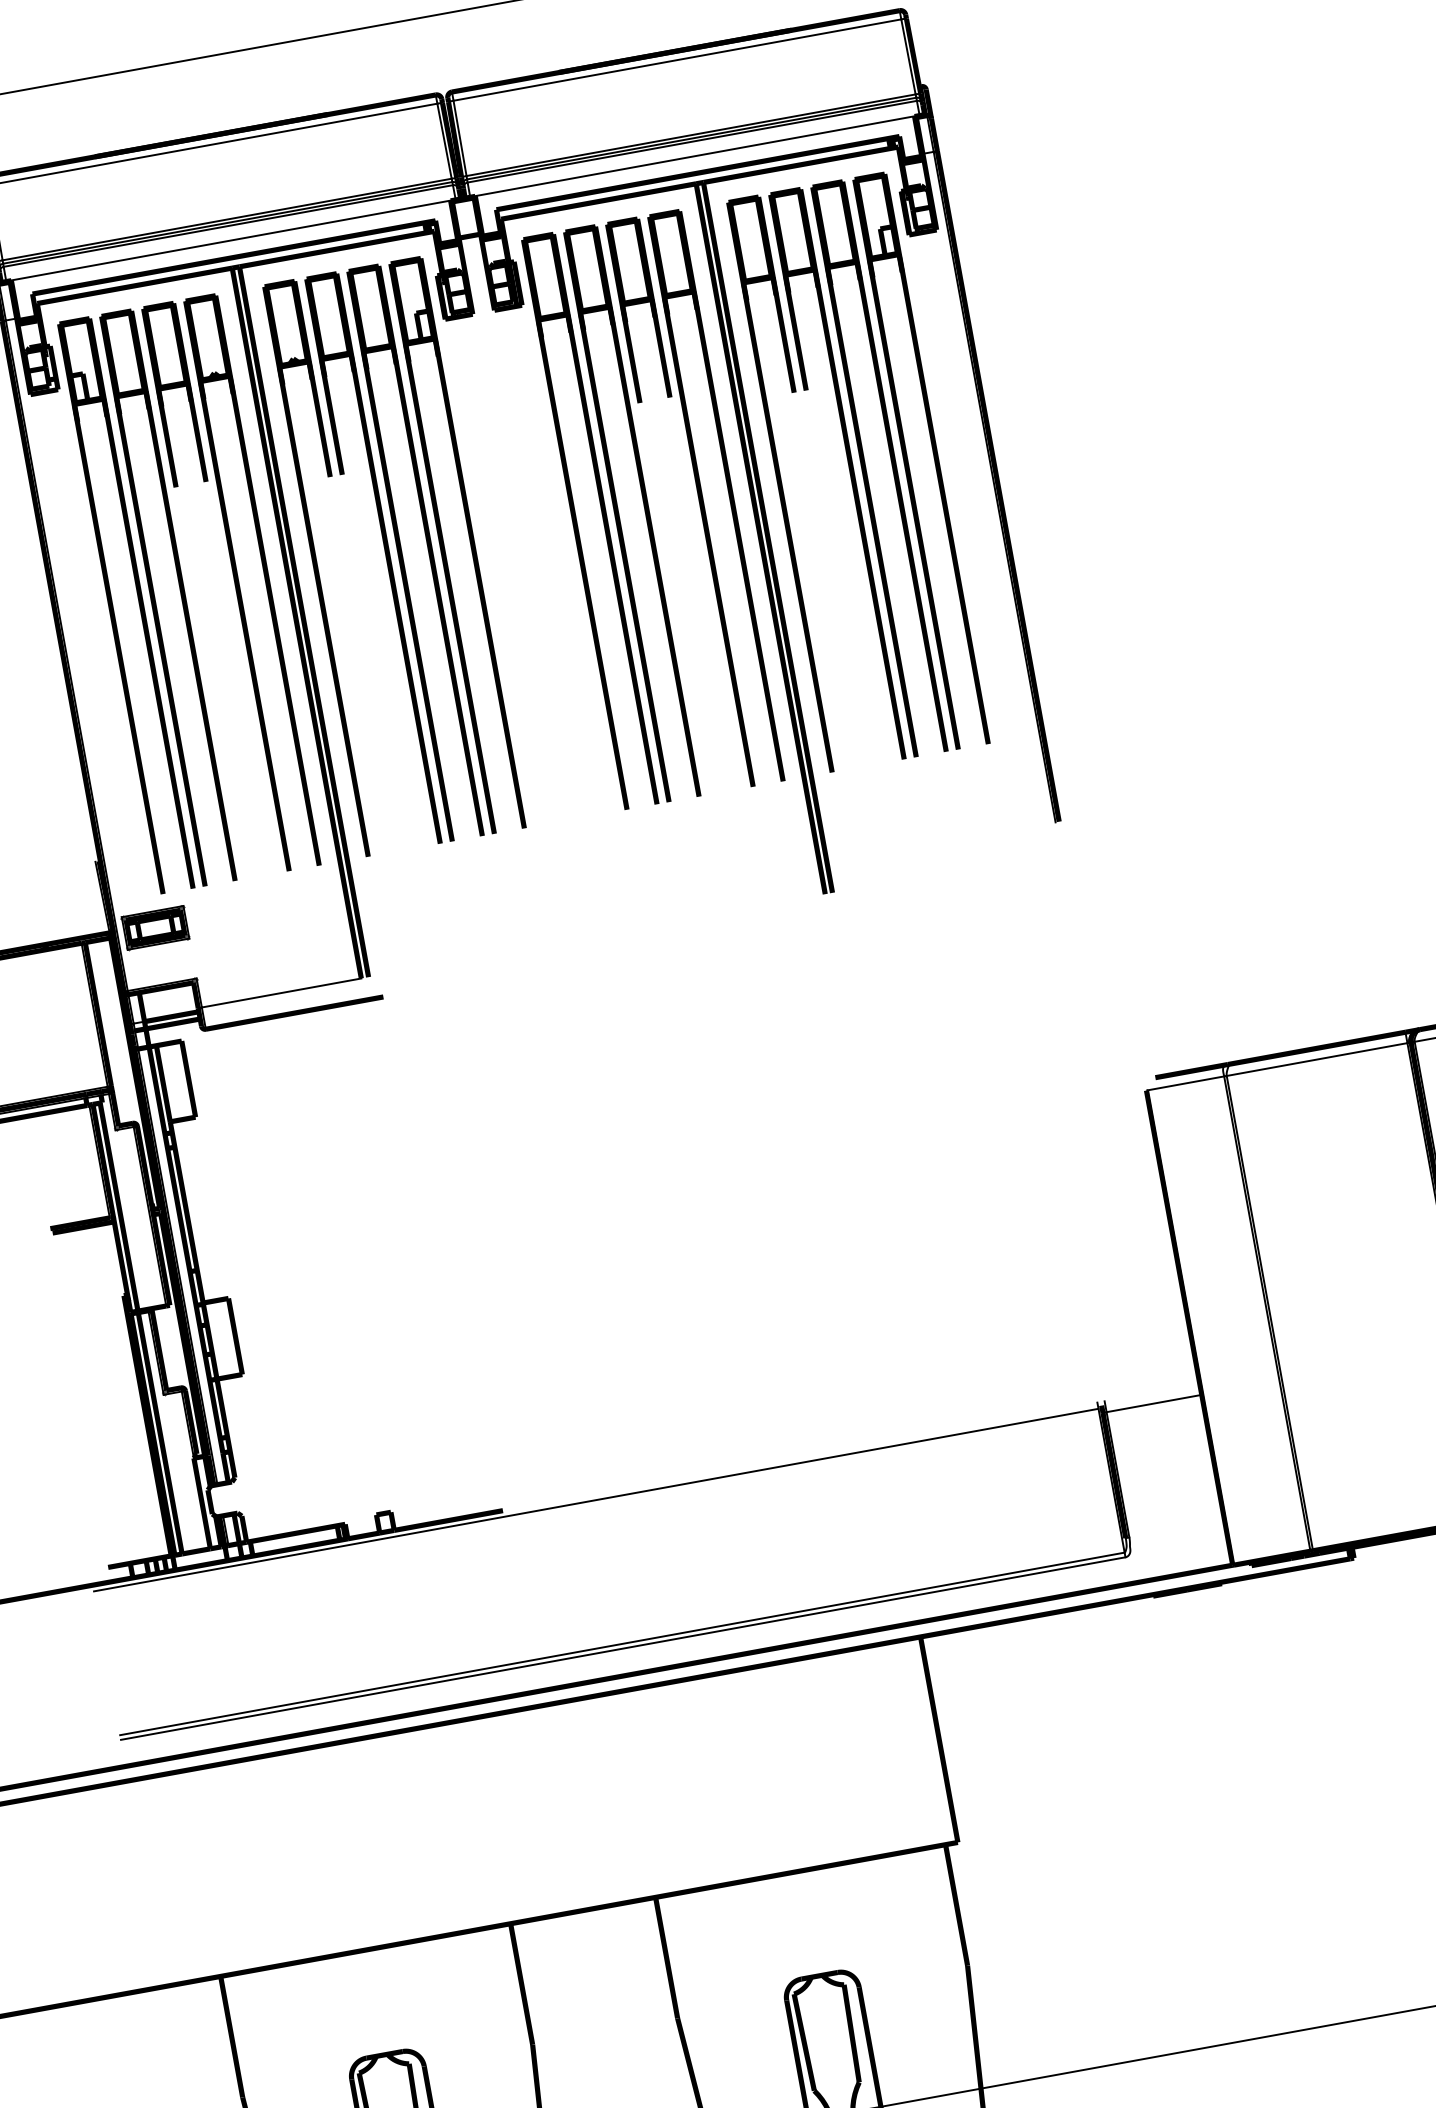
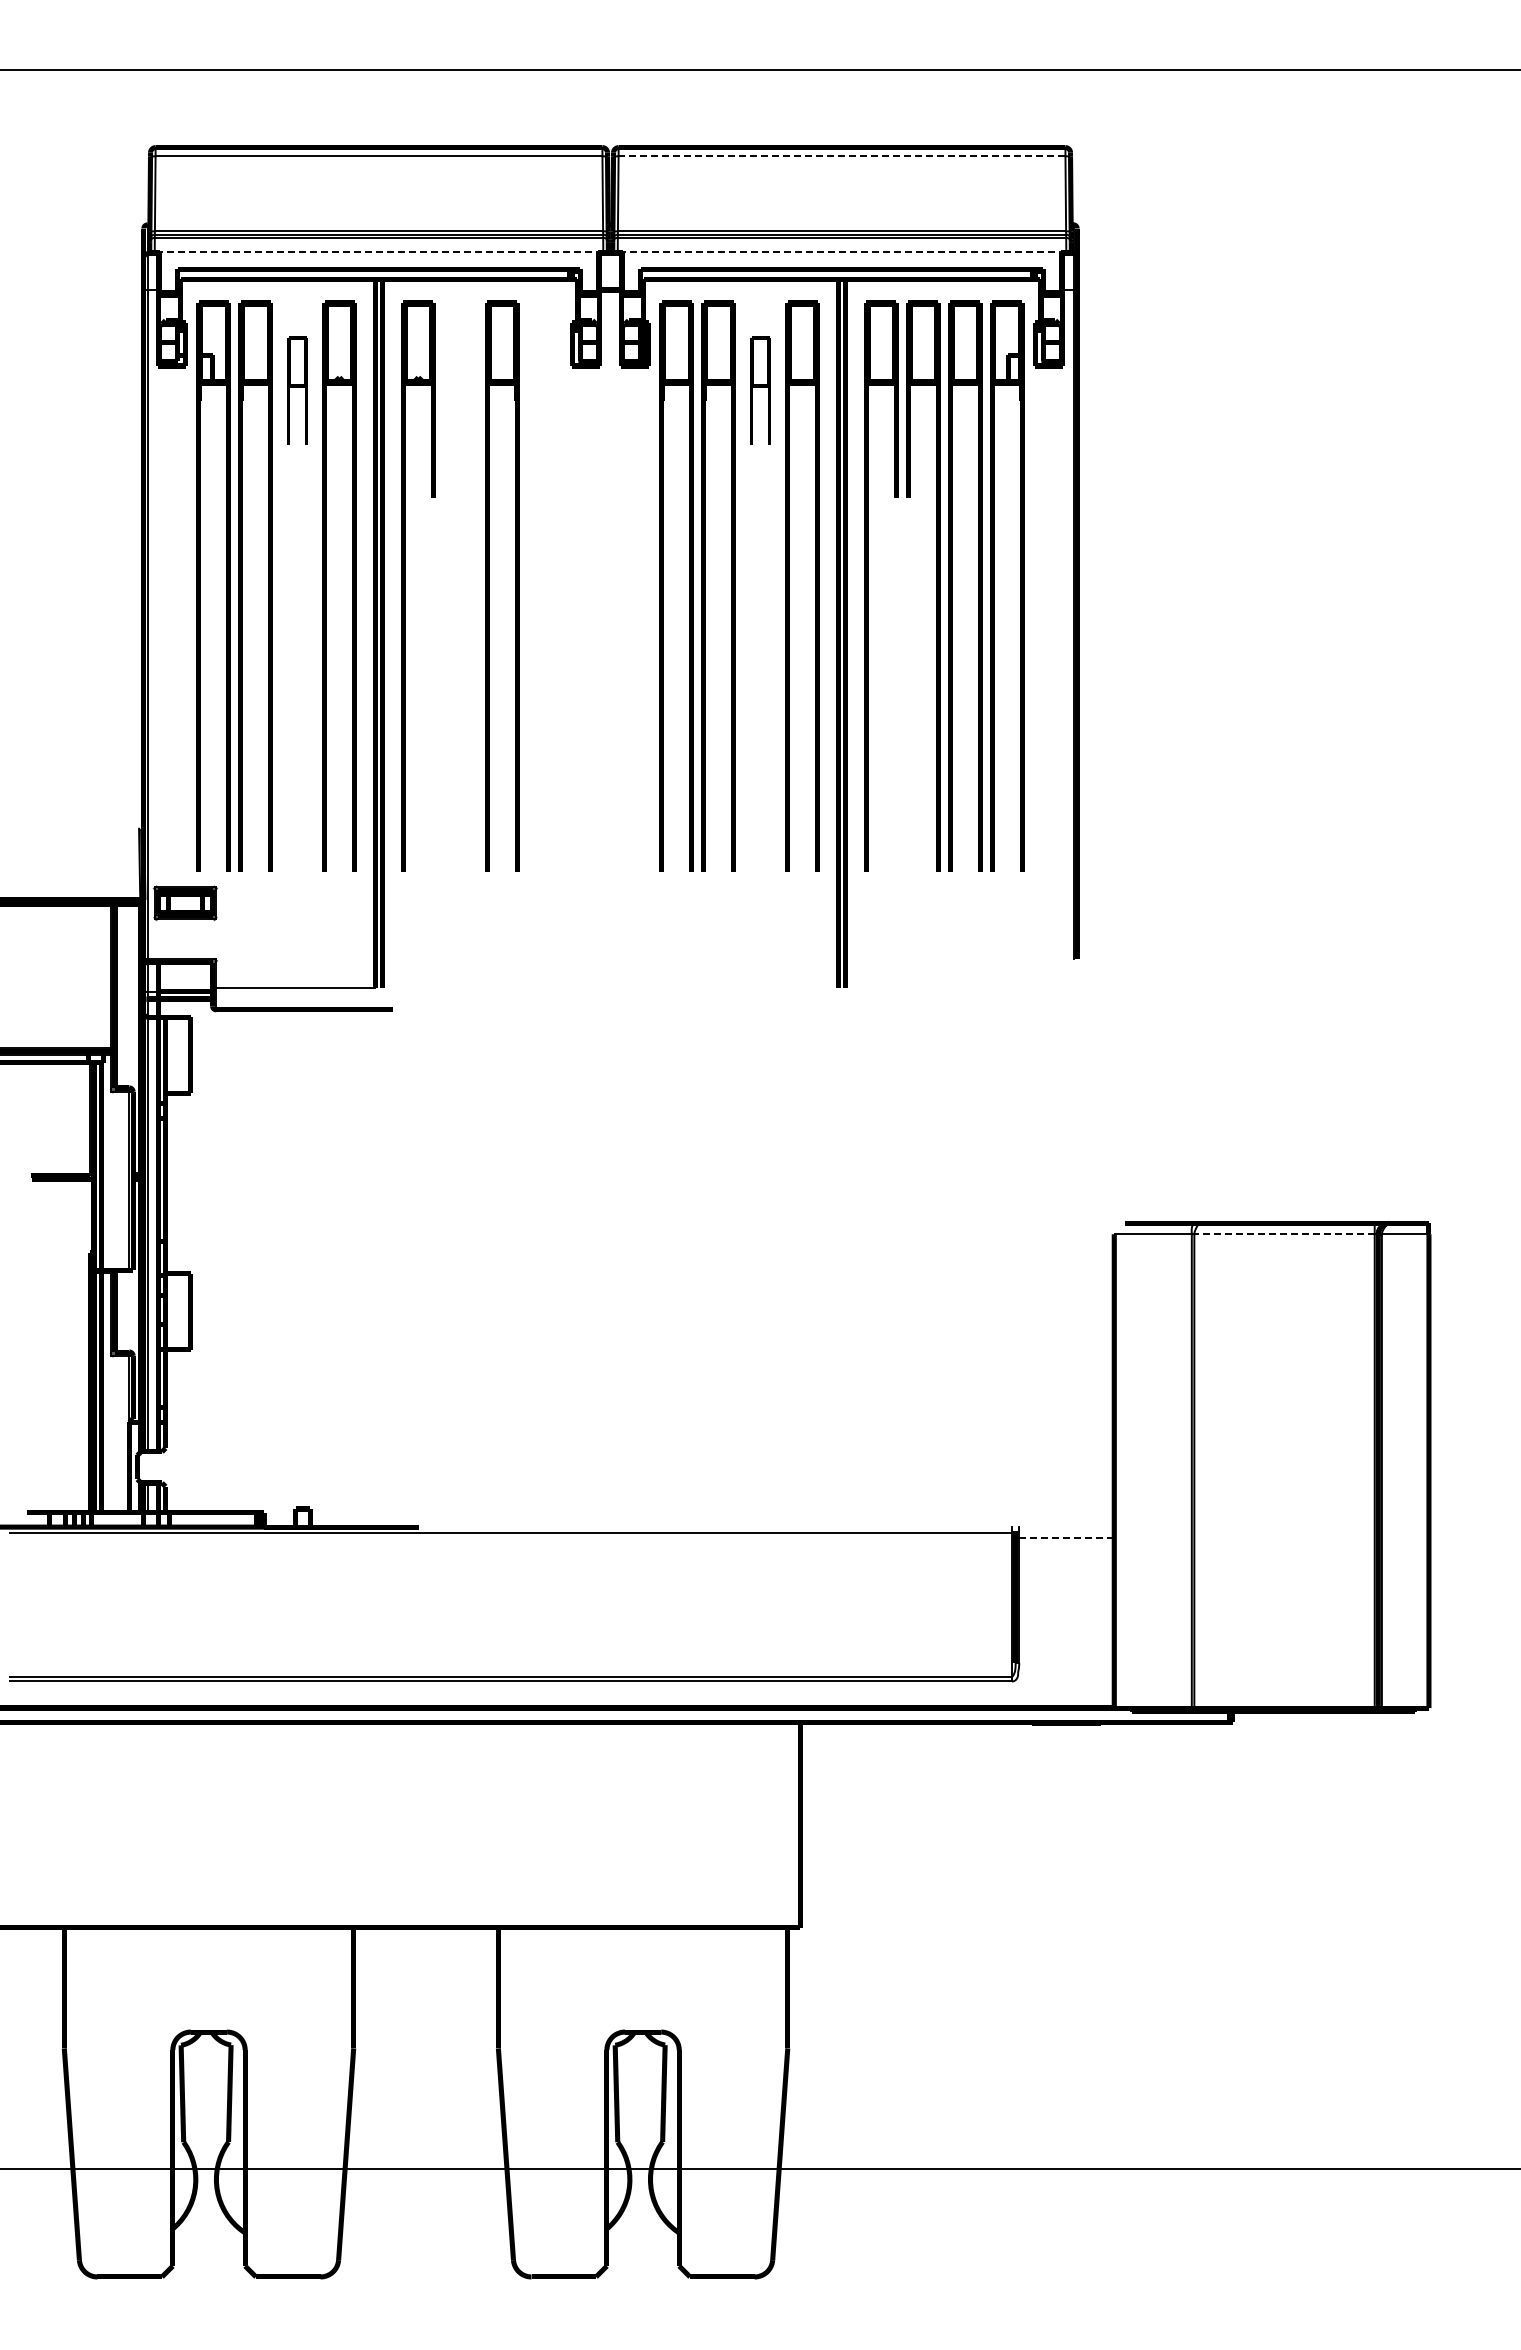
line: (676, 60) -> (841, 156), solid -> dashed
line: (694, 156) -> (841, 252), solid -> dashed
line: (230, 240) -> (378, 252), solid -> dashed
part: (638, 309) -> (760, 390), size x0.6
part: (174, 393) -> (297, 390), size x0.6
part: (444, 546) -> (531, 585), removed
part: (386, 557) -> (473, 585), removed
line: (1317, 1059) -> (1284, 1234), solid -> dashed
line: (1153, 1403) -> (1066, 1537), solid -> dashed

